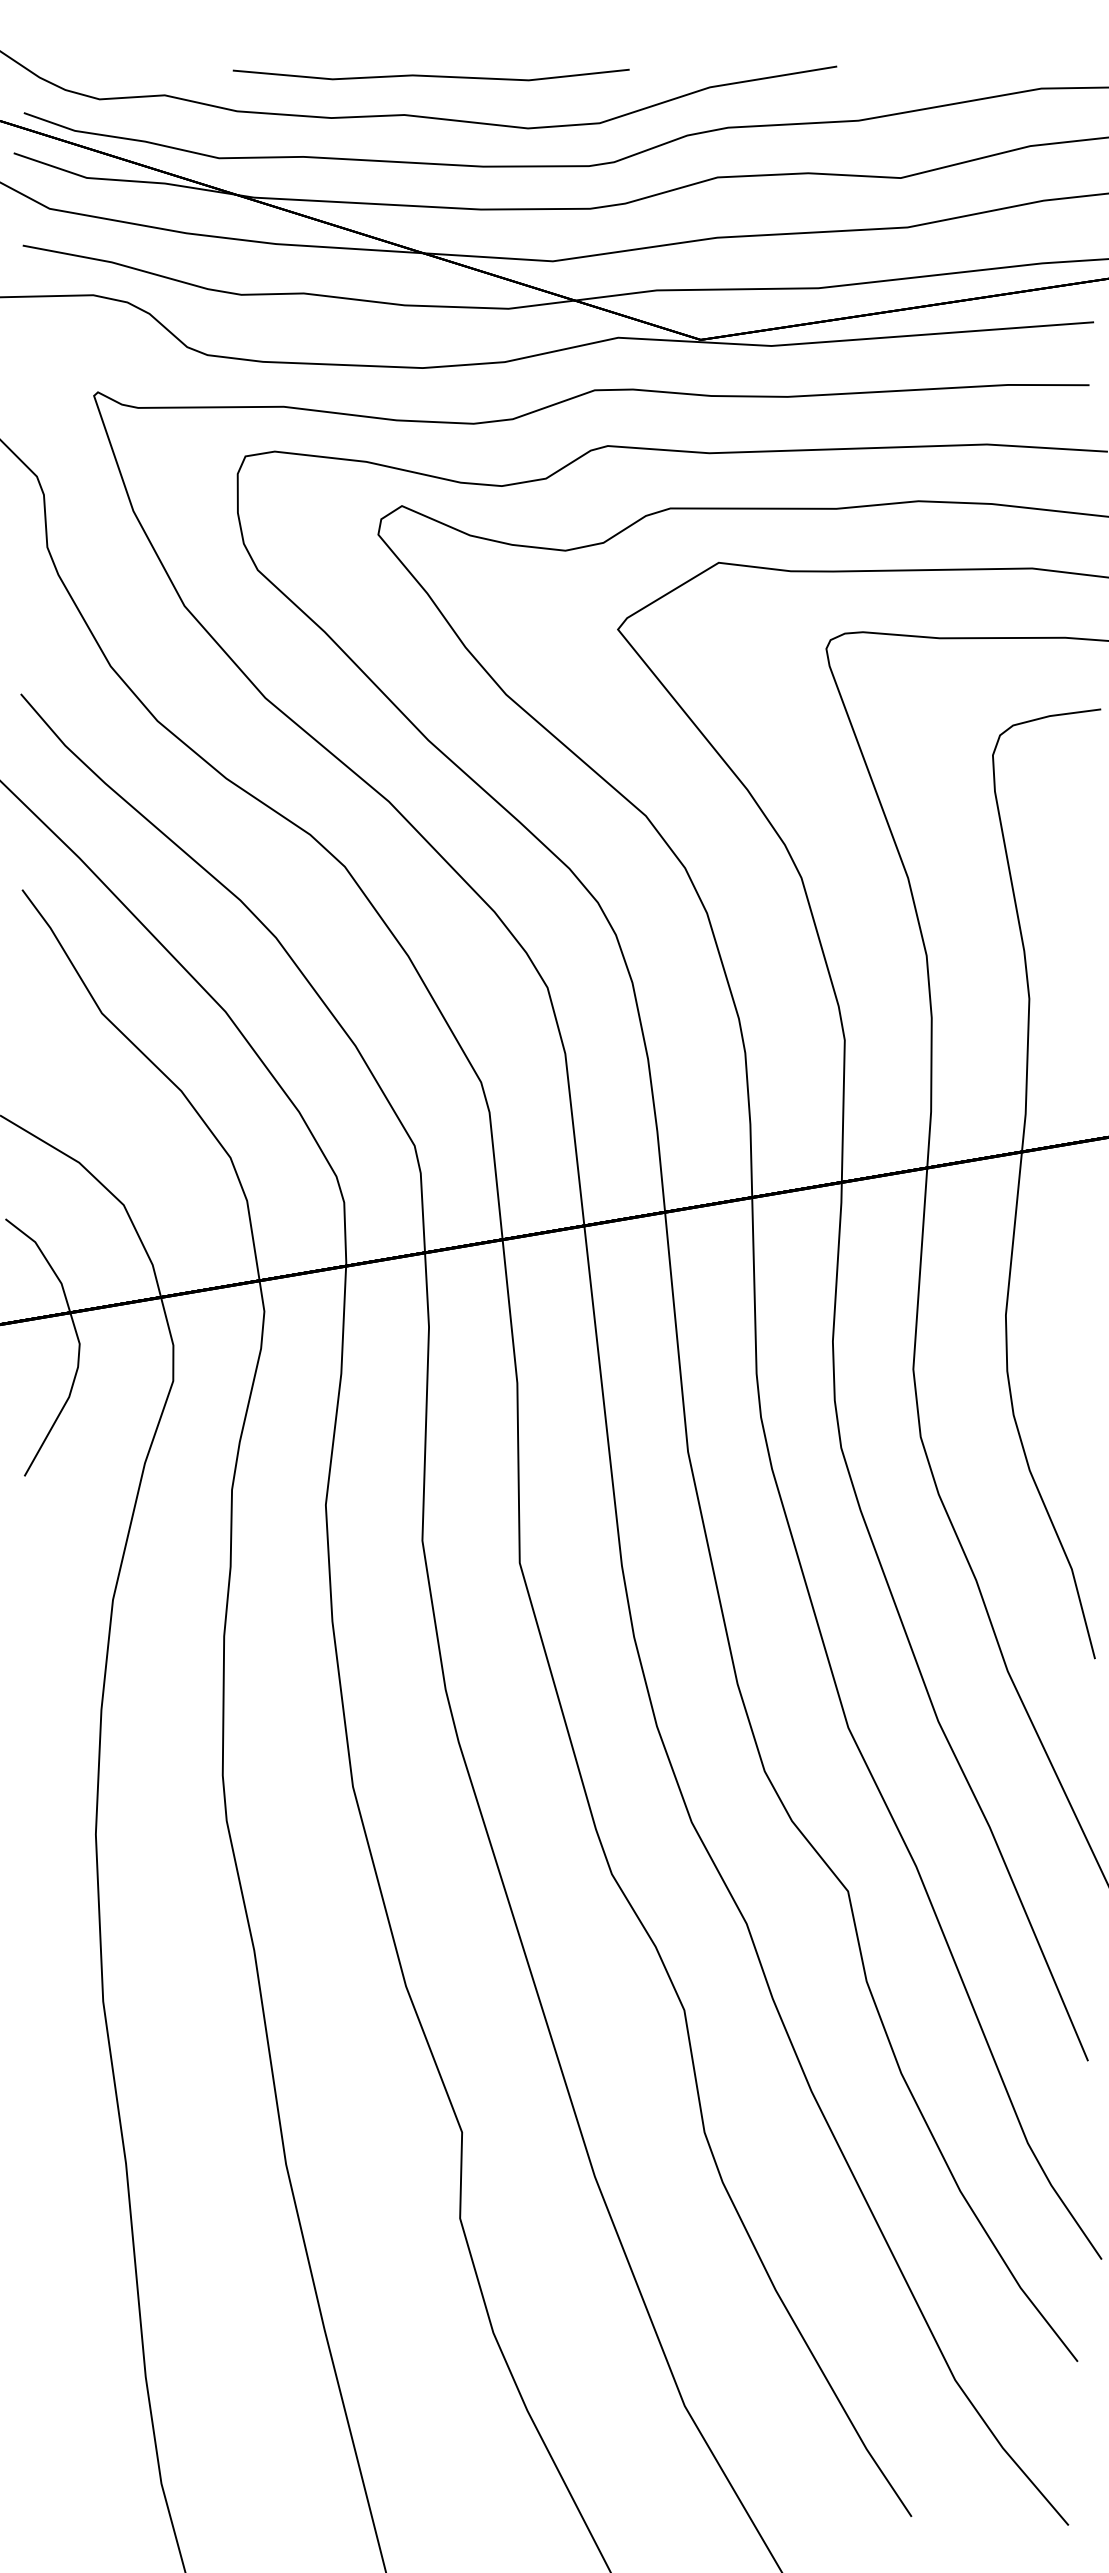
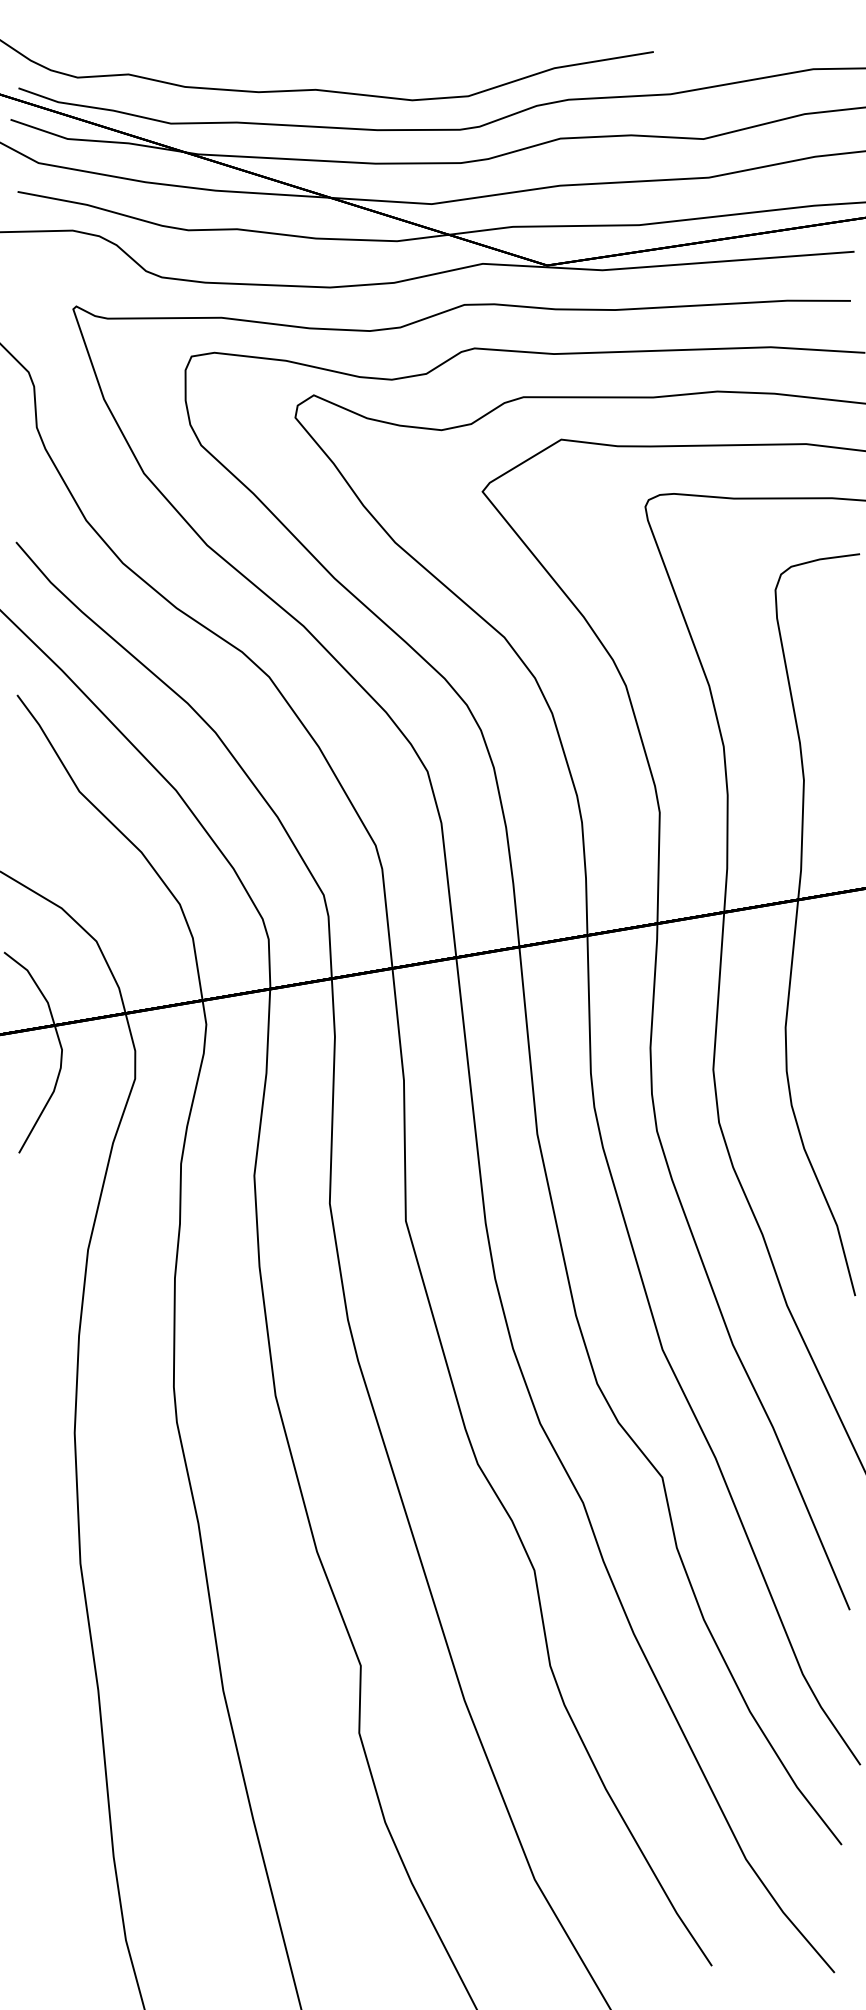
line: (430, 75) -> (336, 58), removed

